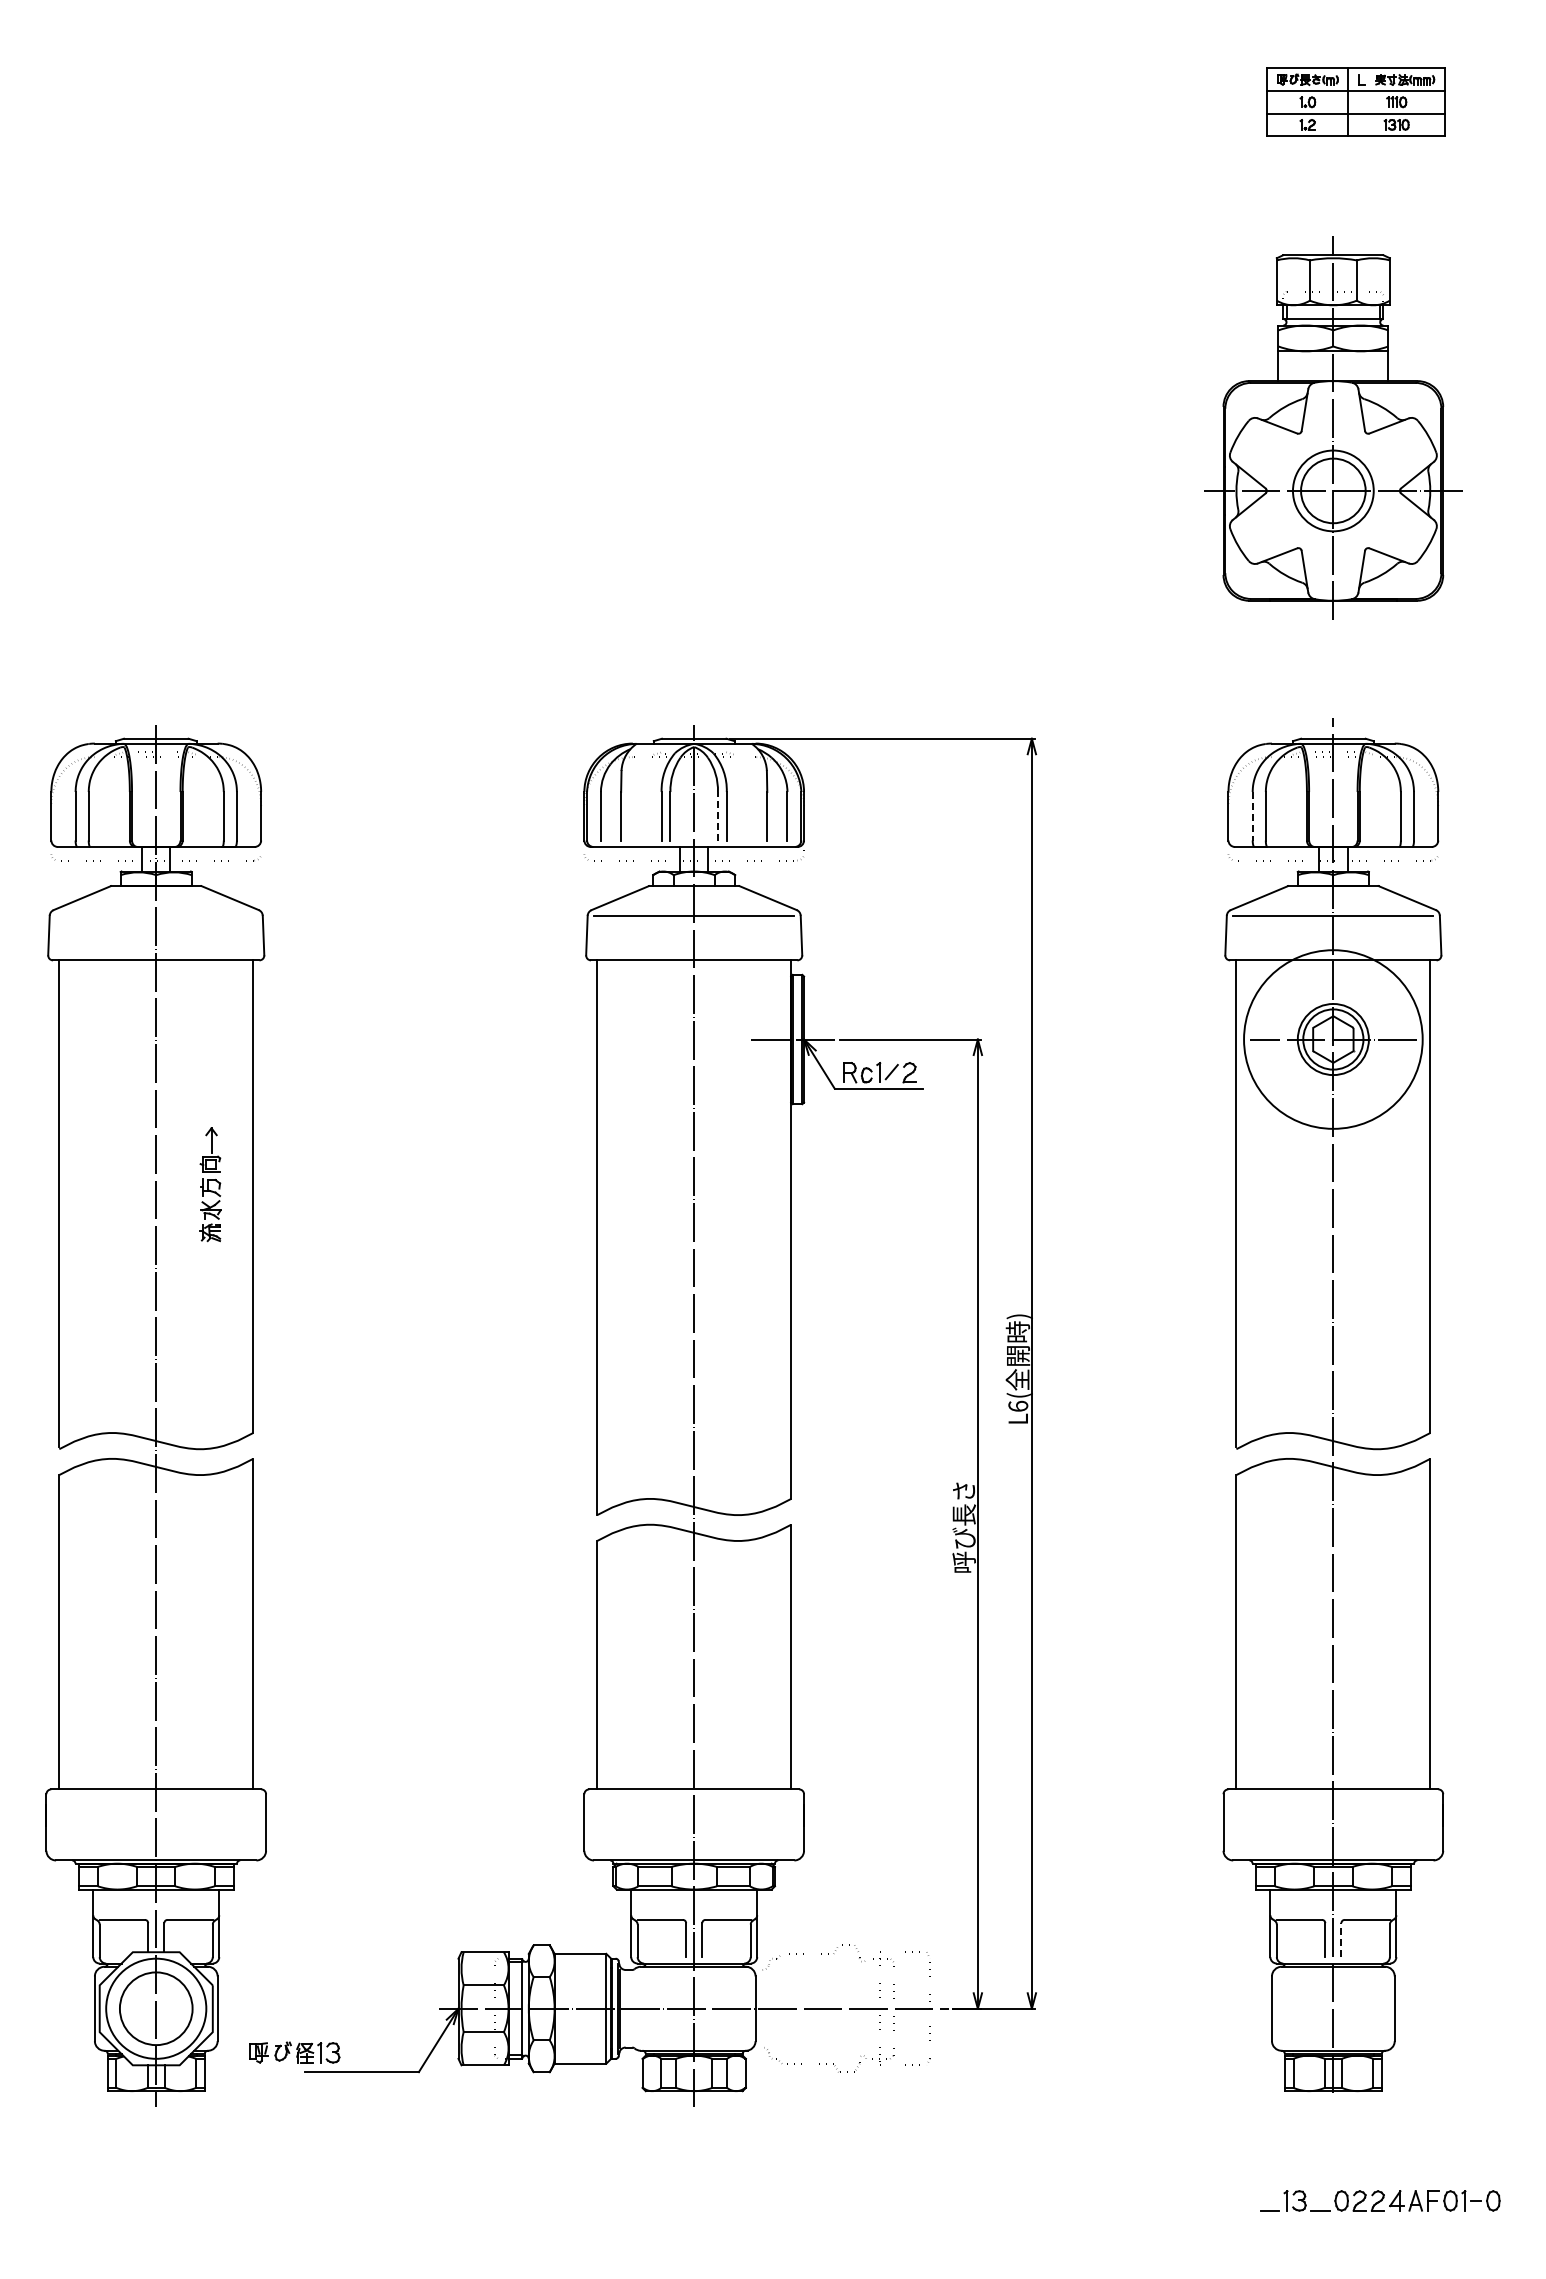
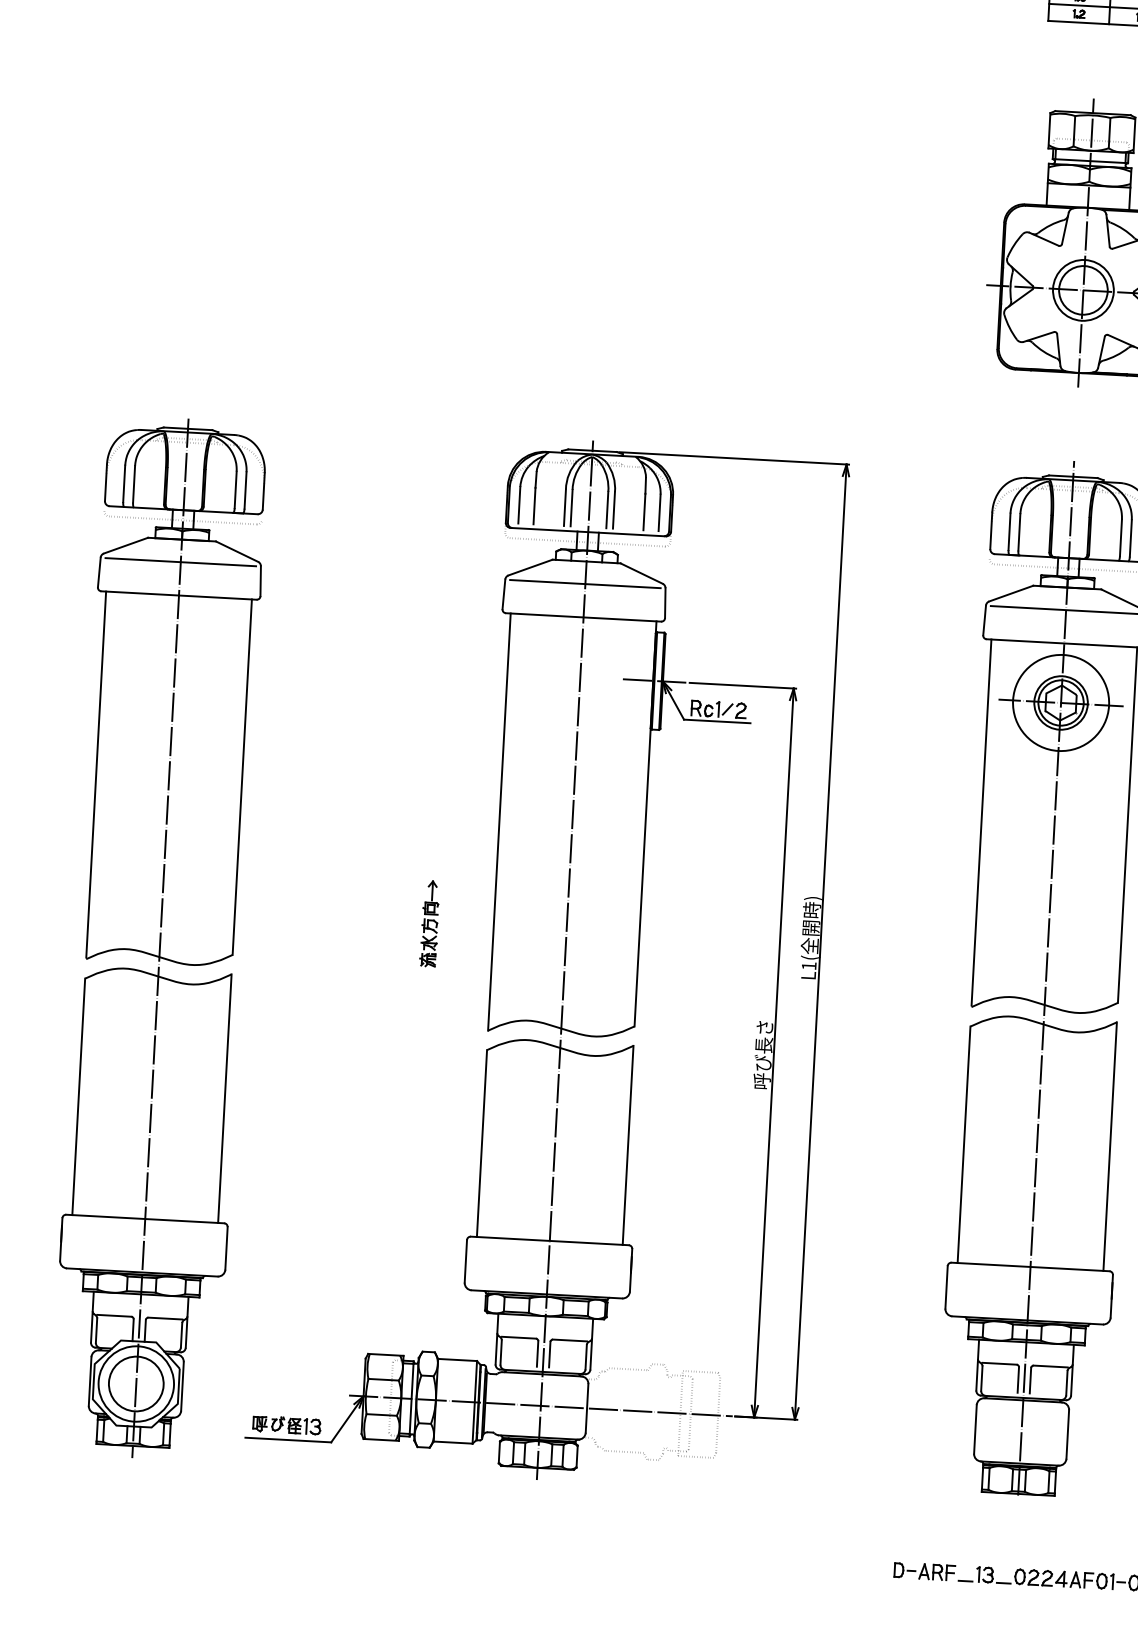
line: (717, 815) -> (607, 509), dashed -> solid
line: (1252, 816) -> (1009, 531), dashed -> solid
line: (156, 916) -> (180, 562), added
circle: (1333, 1039) -> (1061, 702), size x0.71
part: (210, 1184) -> (429, 923), moved
text: (1018, 1405) -> (809, 965), L6( -> L1(
line: (1341, 1940) -> (1030, 1380), dashed -> solid
part: (294, 2052) -> (286, 1425), moved
part: (1214, 2200) -> (924, 1571), added

